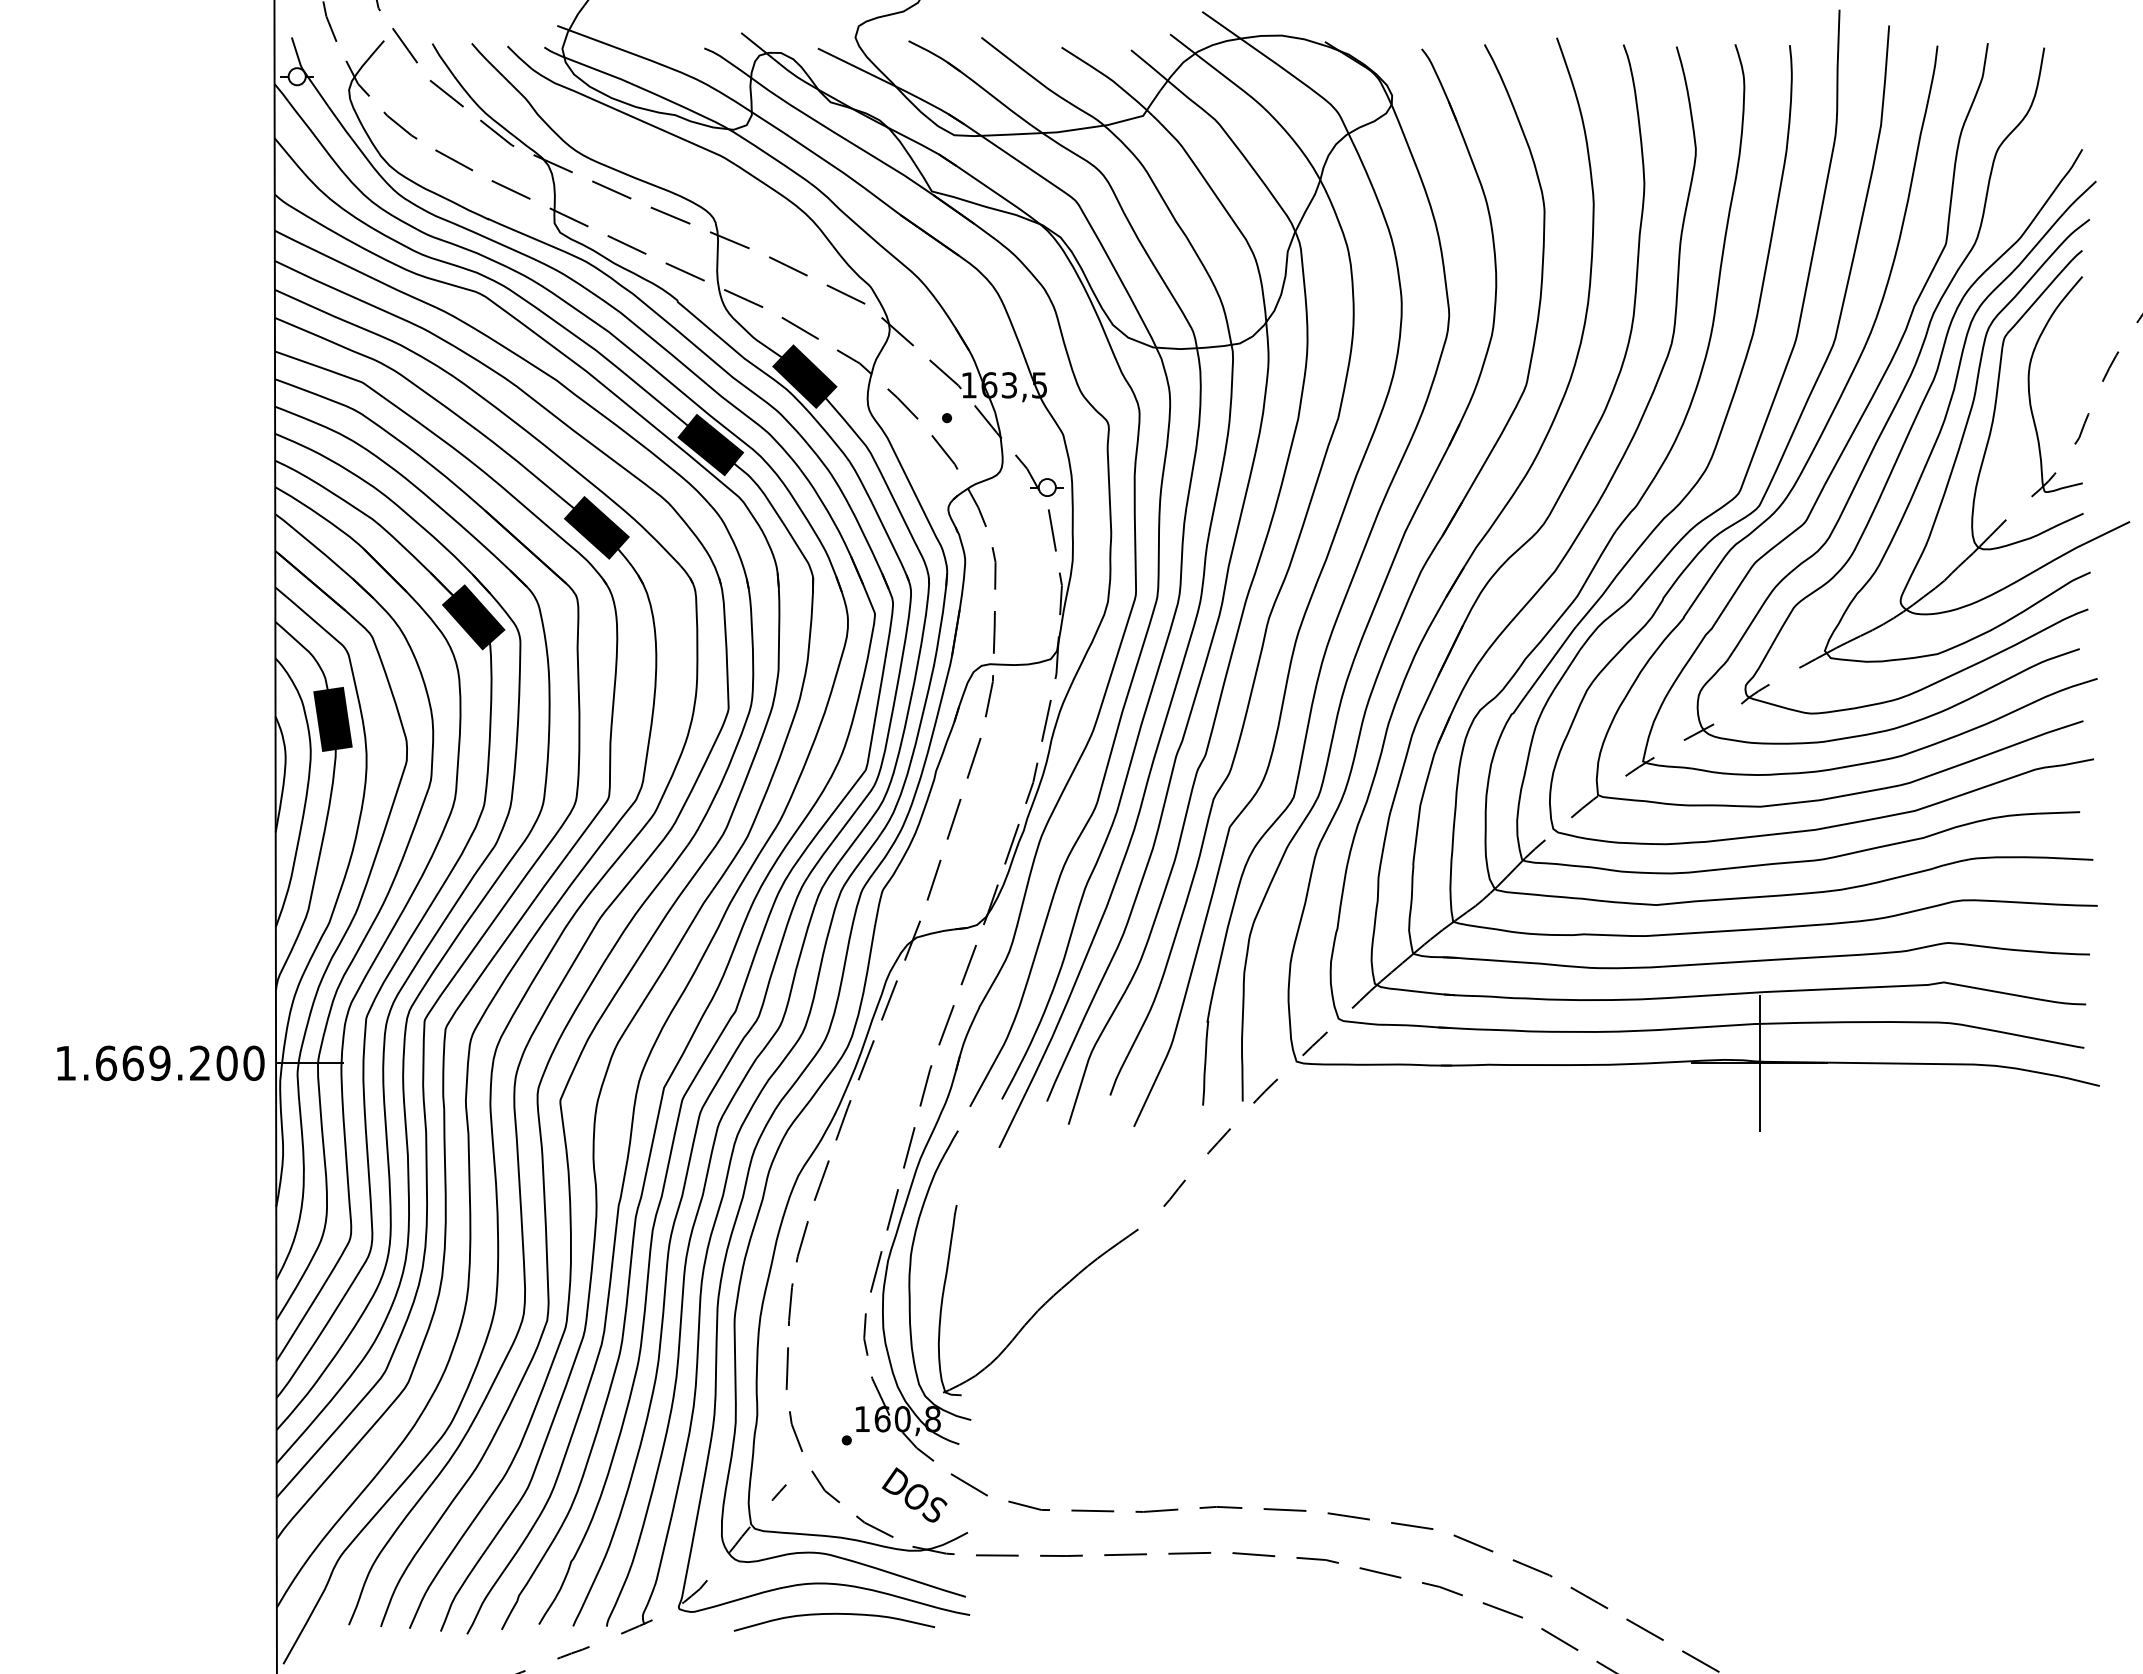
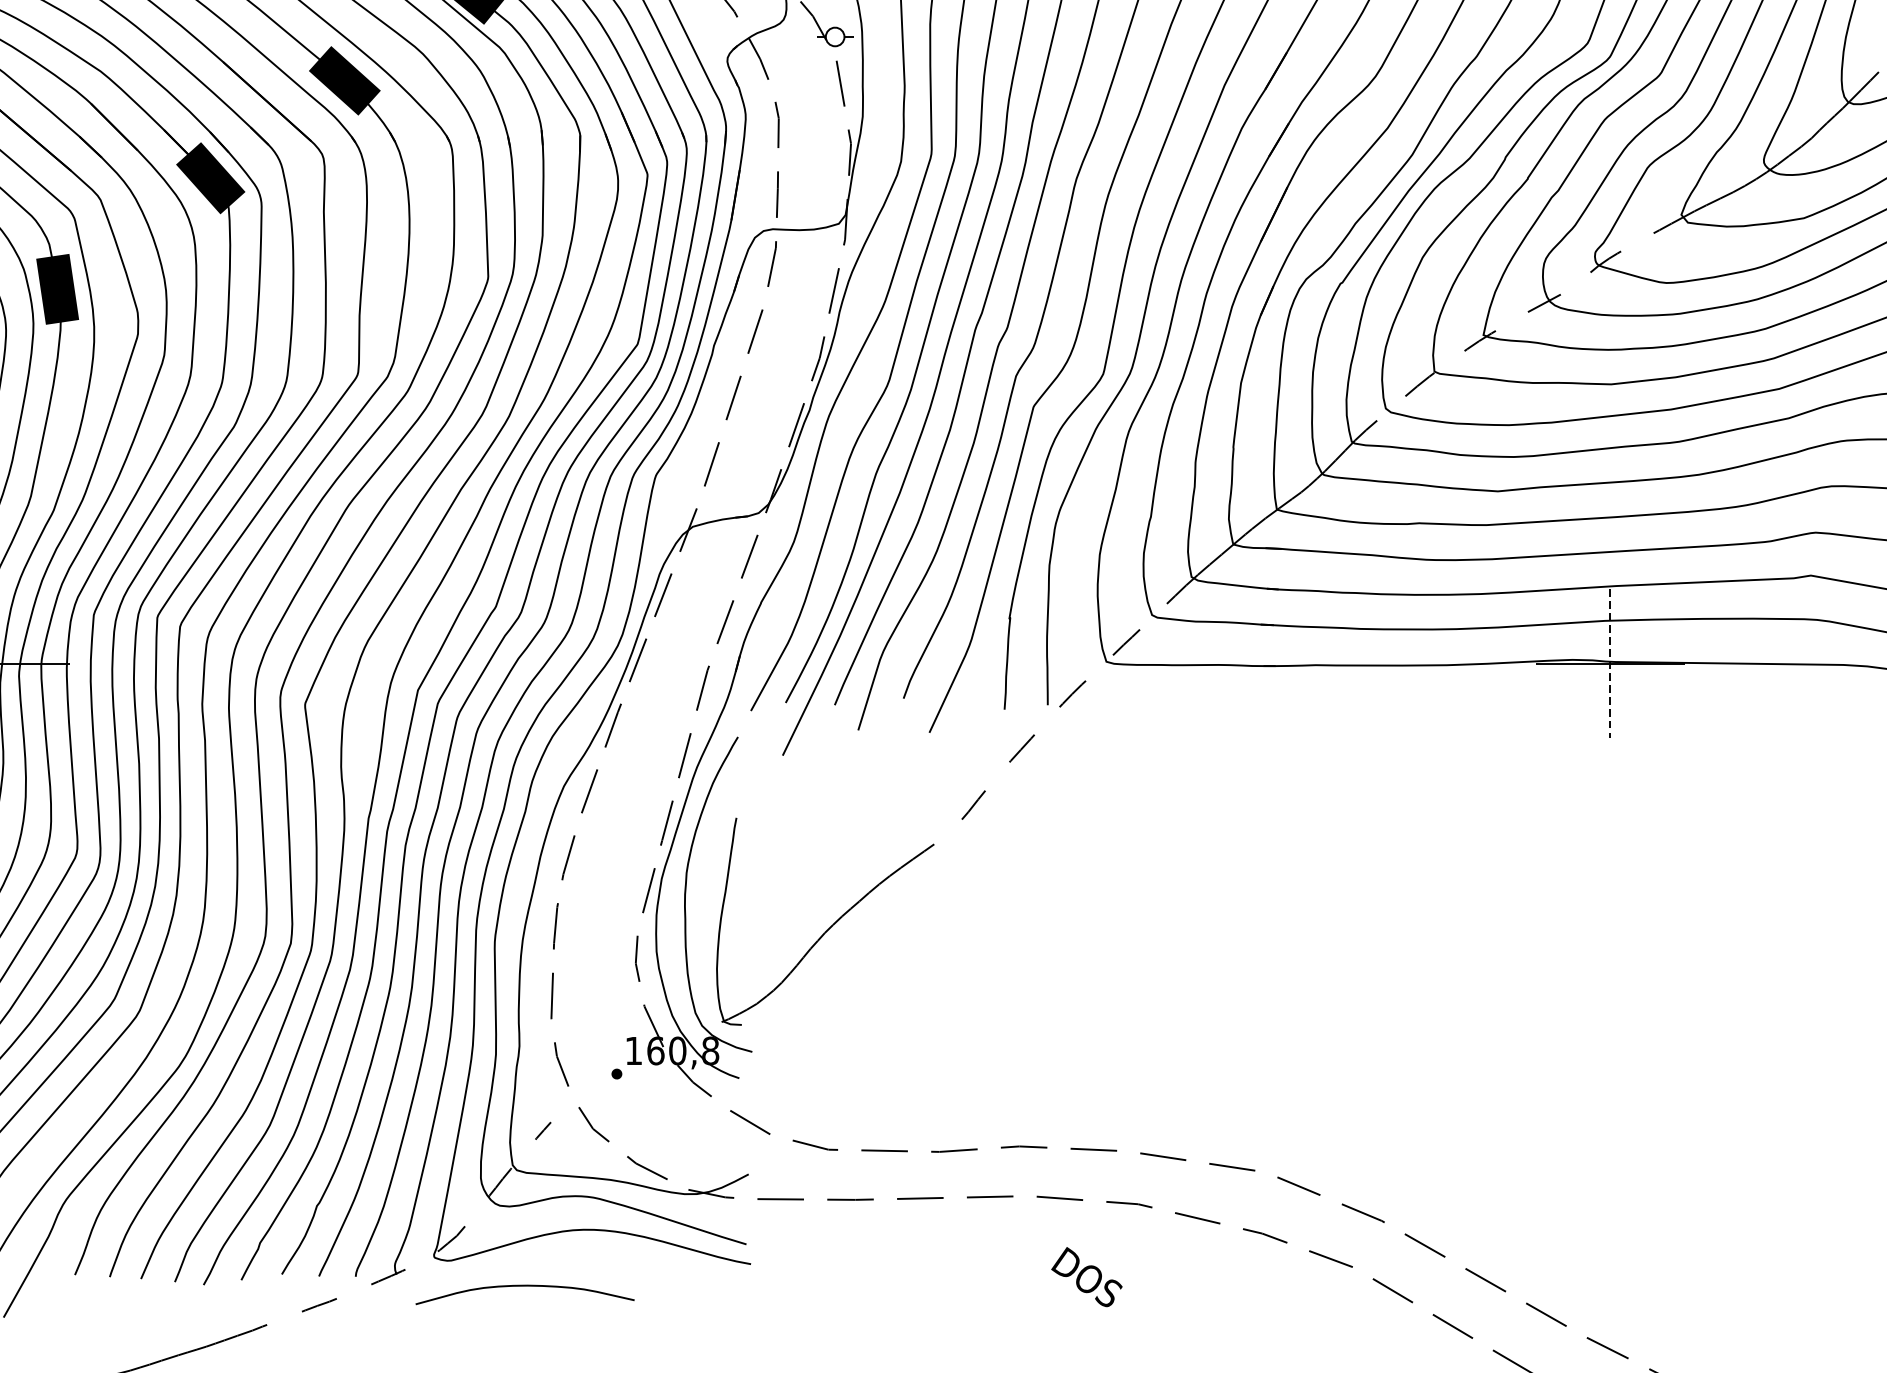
line: (1759, 1063) -> (1610, 663), solid -> dashed
text: (914, 1494) -> (1086, 1276), moved
curve: (834, 1614) -> (525, 1286), moved

